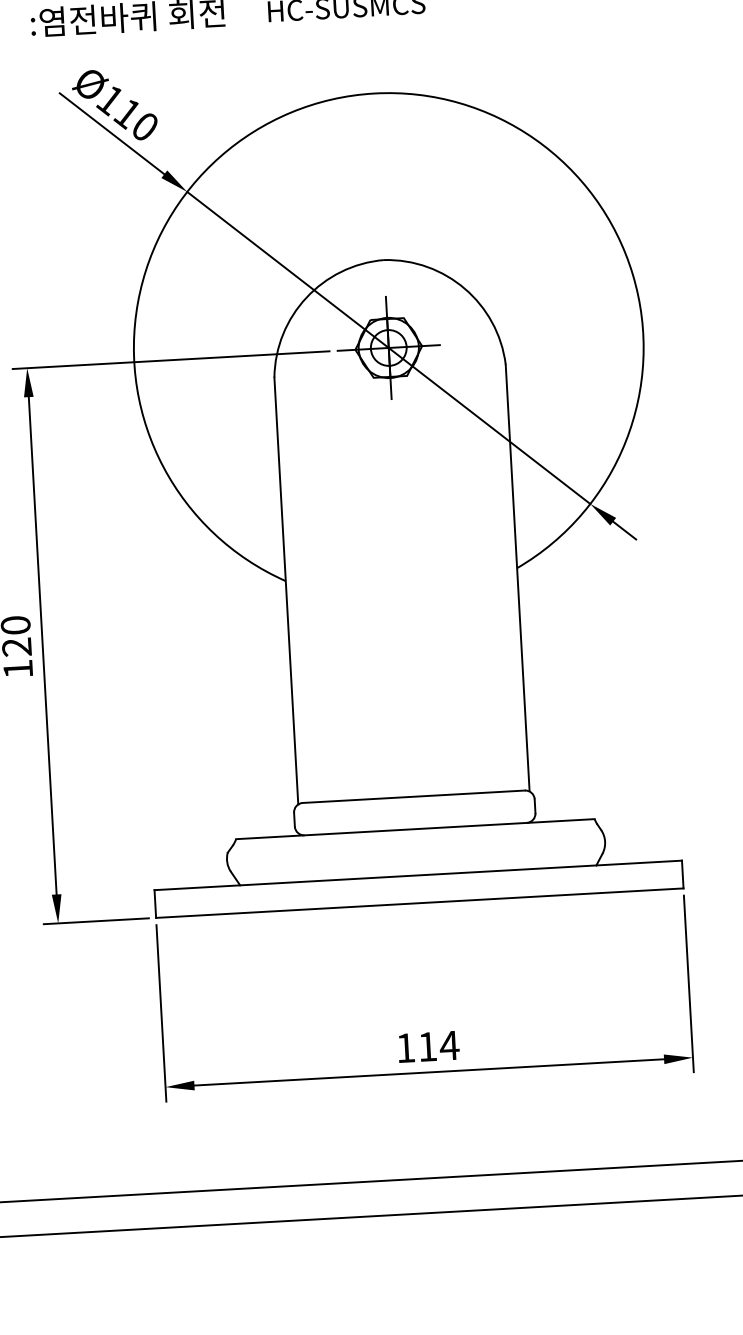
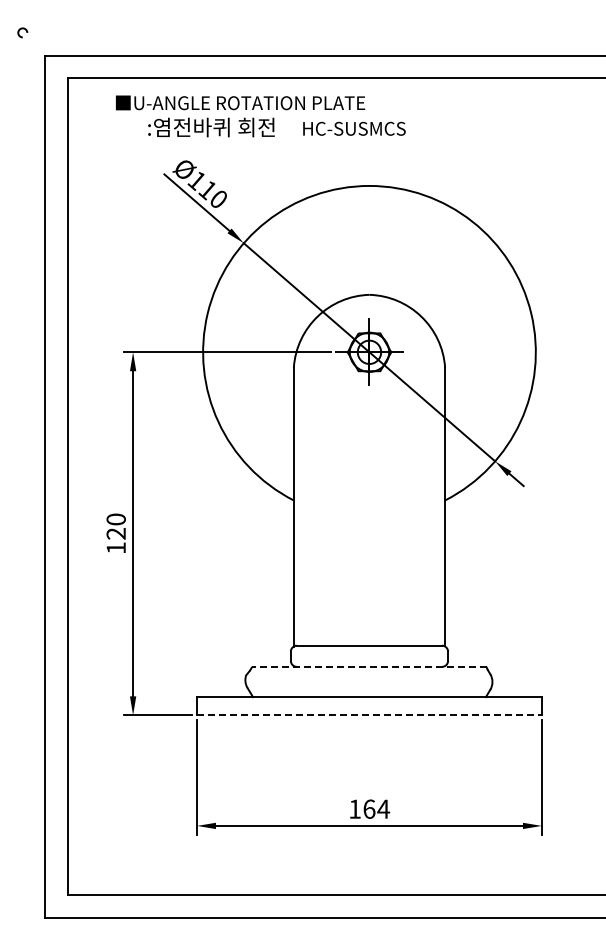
line: (414, 828) -> (368, 666), solid -> dashed
line: (419, 903) -> (369, 715), solid -> dashed
text: (427, 1045) -> (369, 808), 114 -> 164

